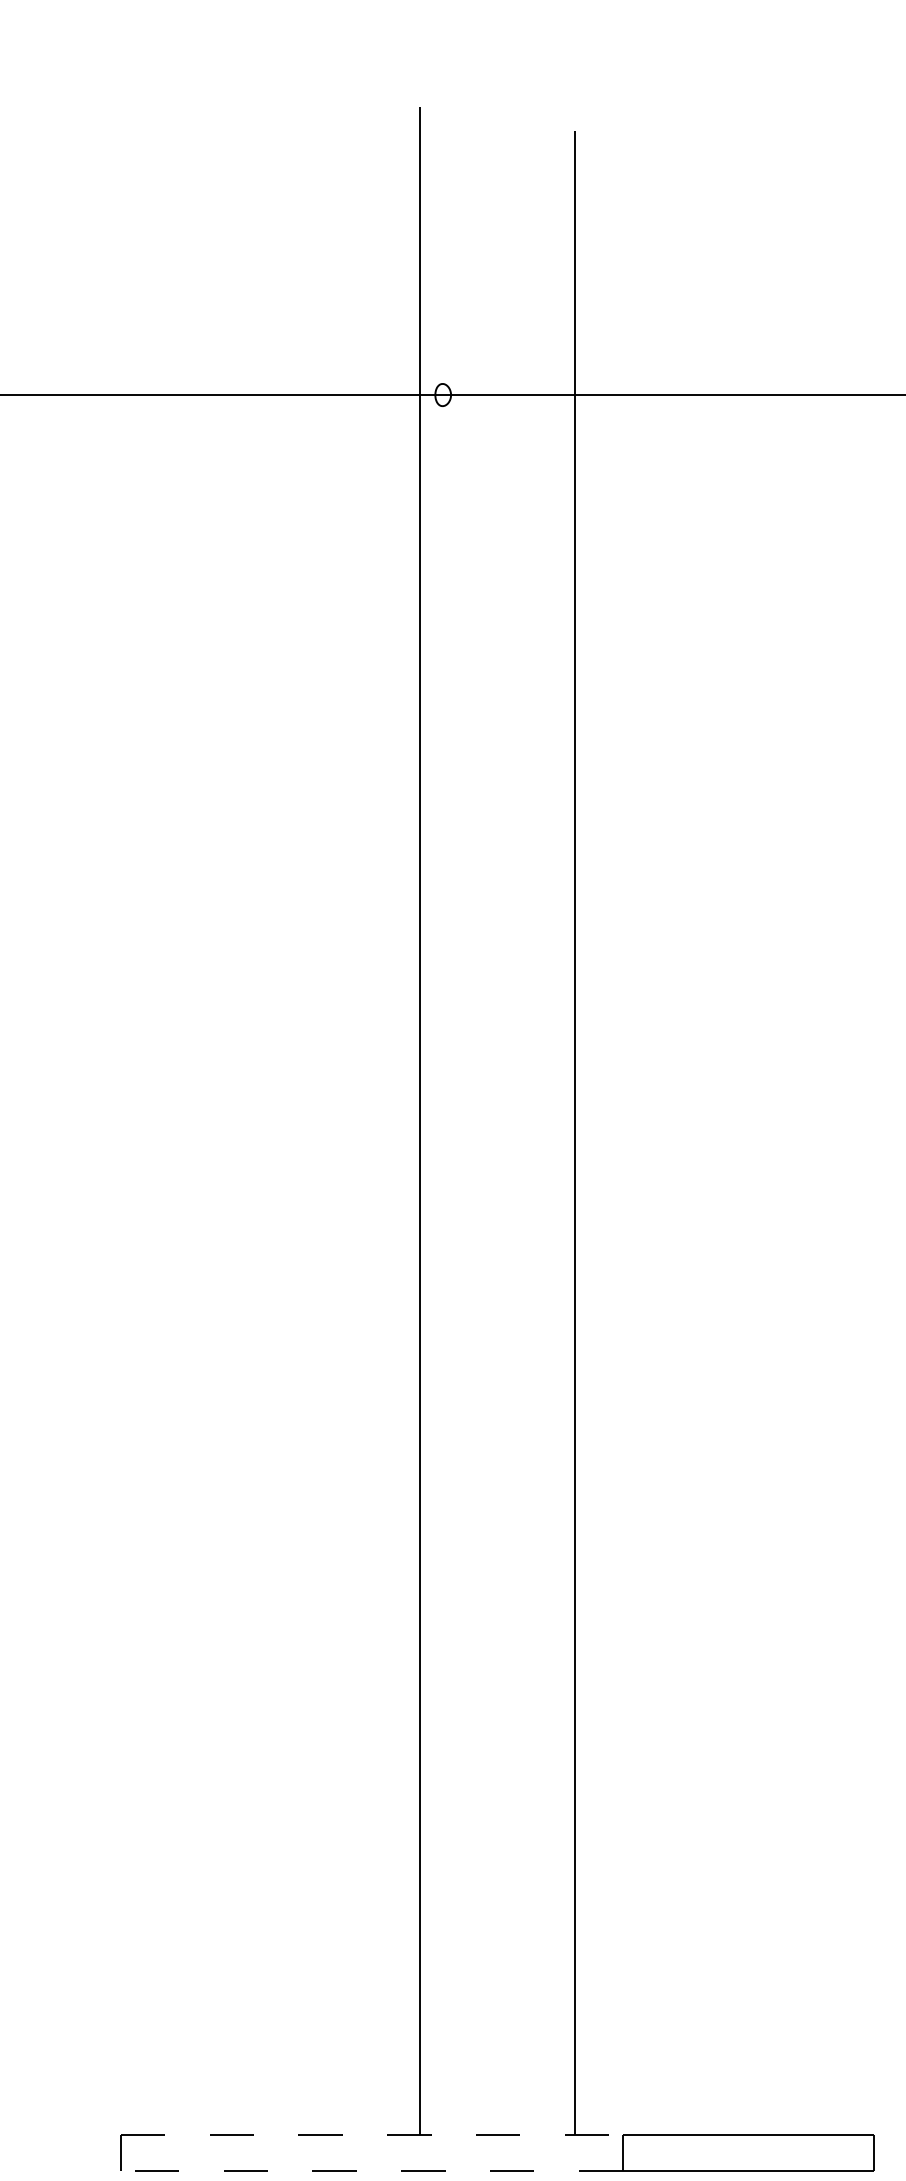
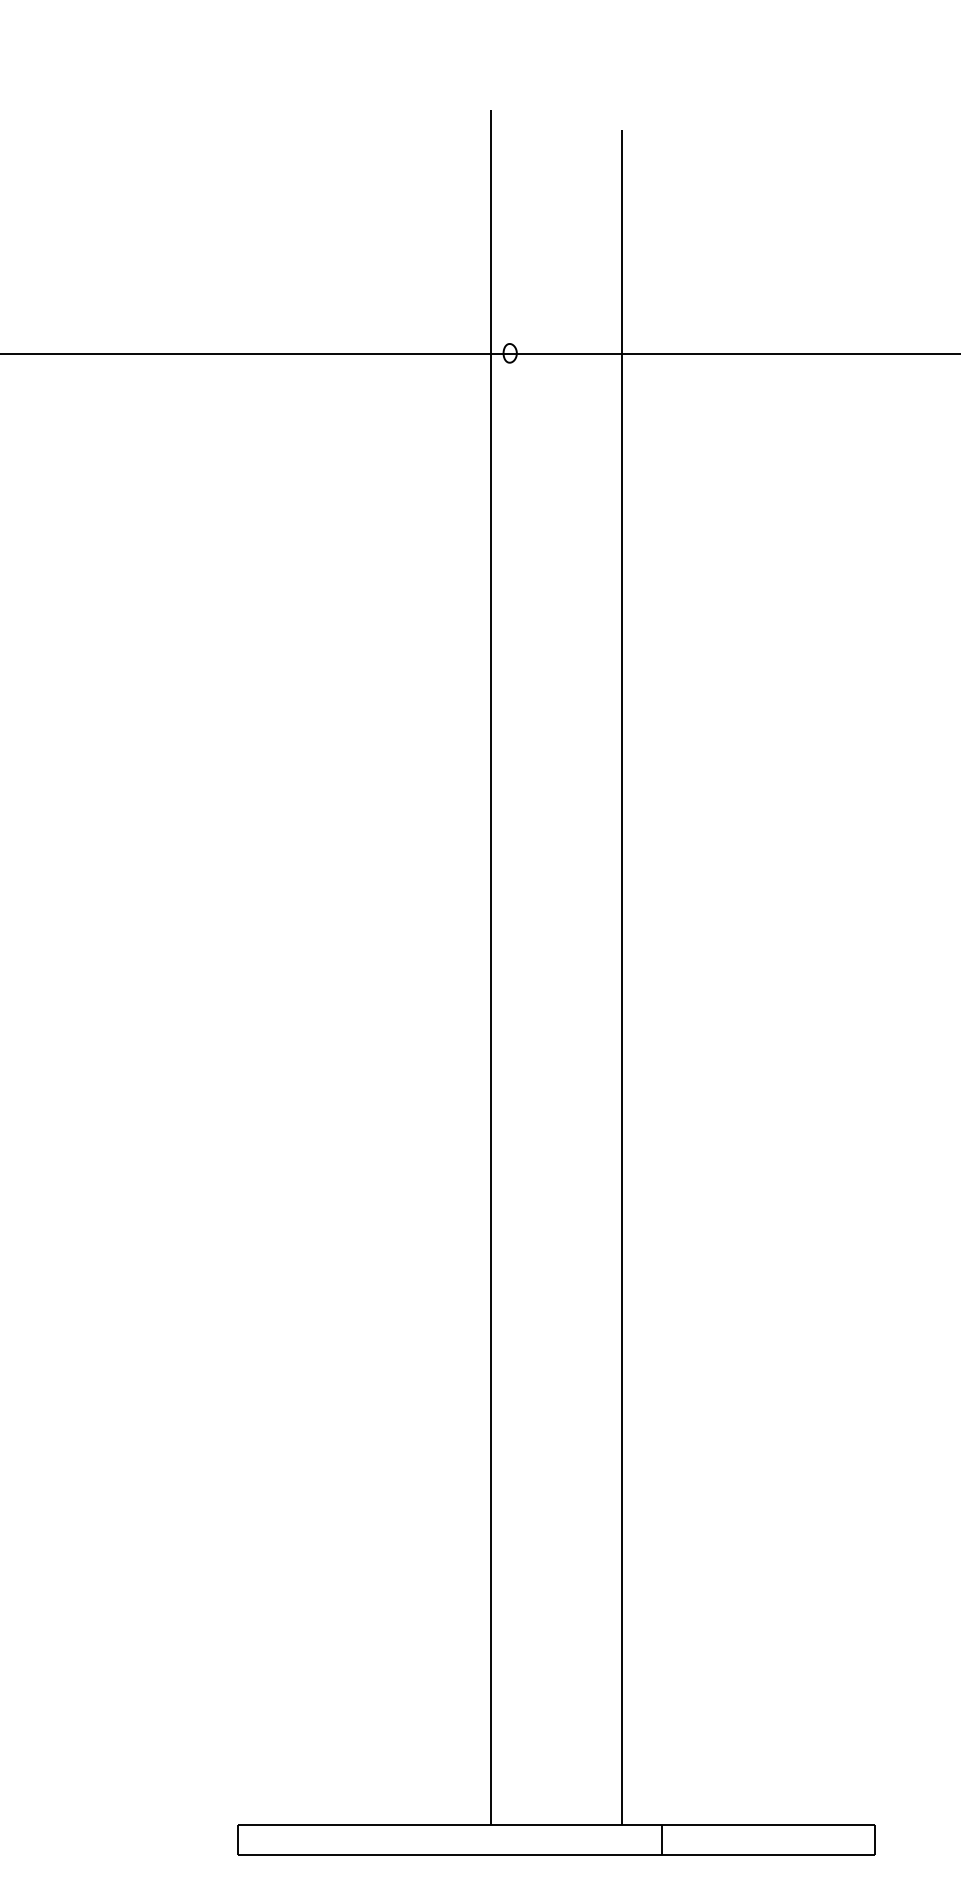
line: (372, 2135) -> (450, 1825), dashed -> solid
line: (371, 2171) -> (449, 1855), dashed -> solid

